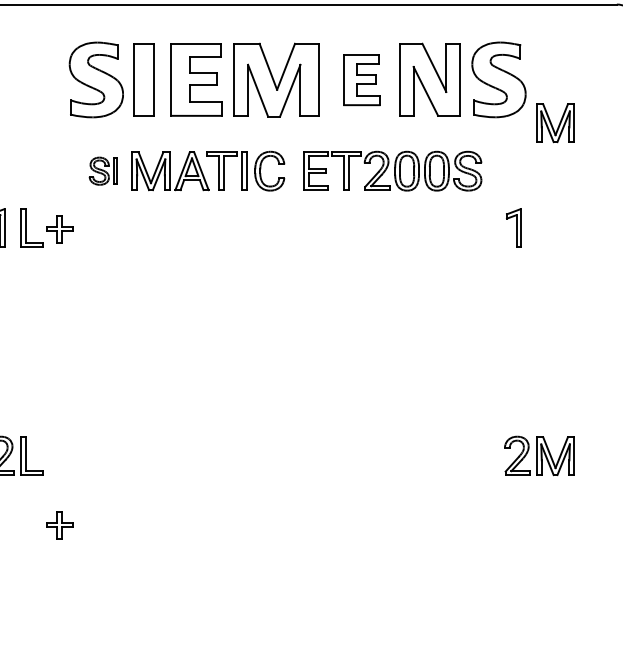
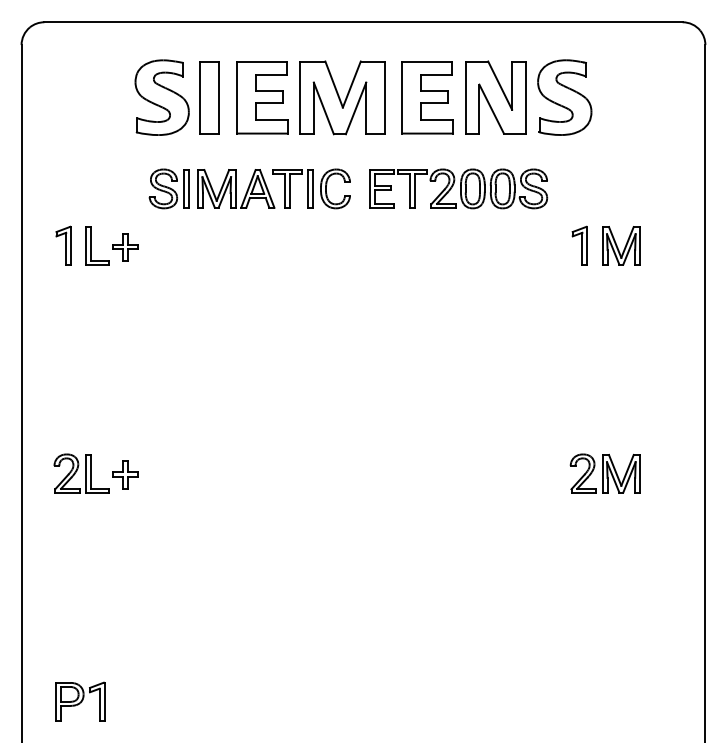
part: (361, 79) -> (427, 97), size x1.43
part: (555, 122) -> (621, 245), moved
part: (102, 170) -> (168, 188), size x1.43
part: (59, 524) -> (125, 474), moved

